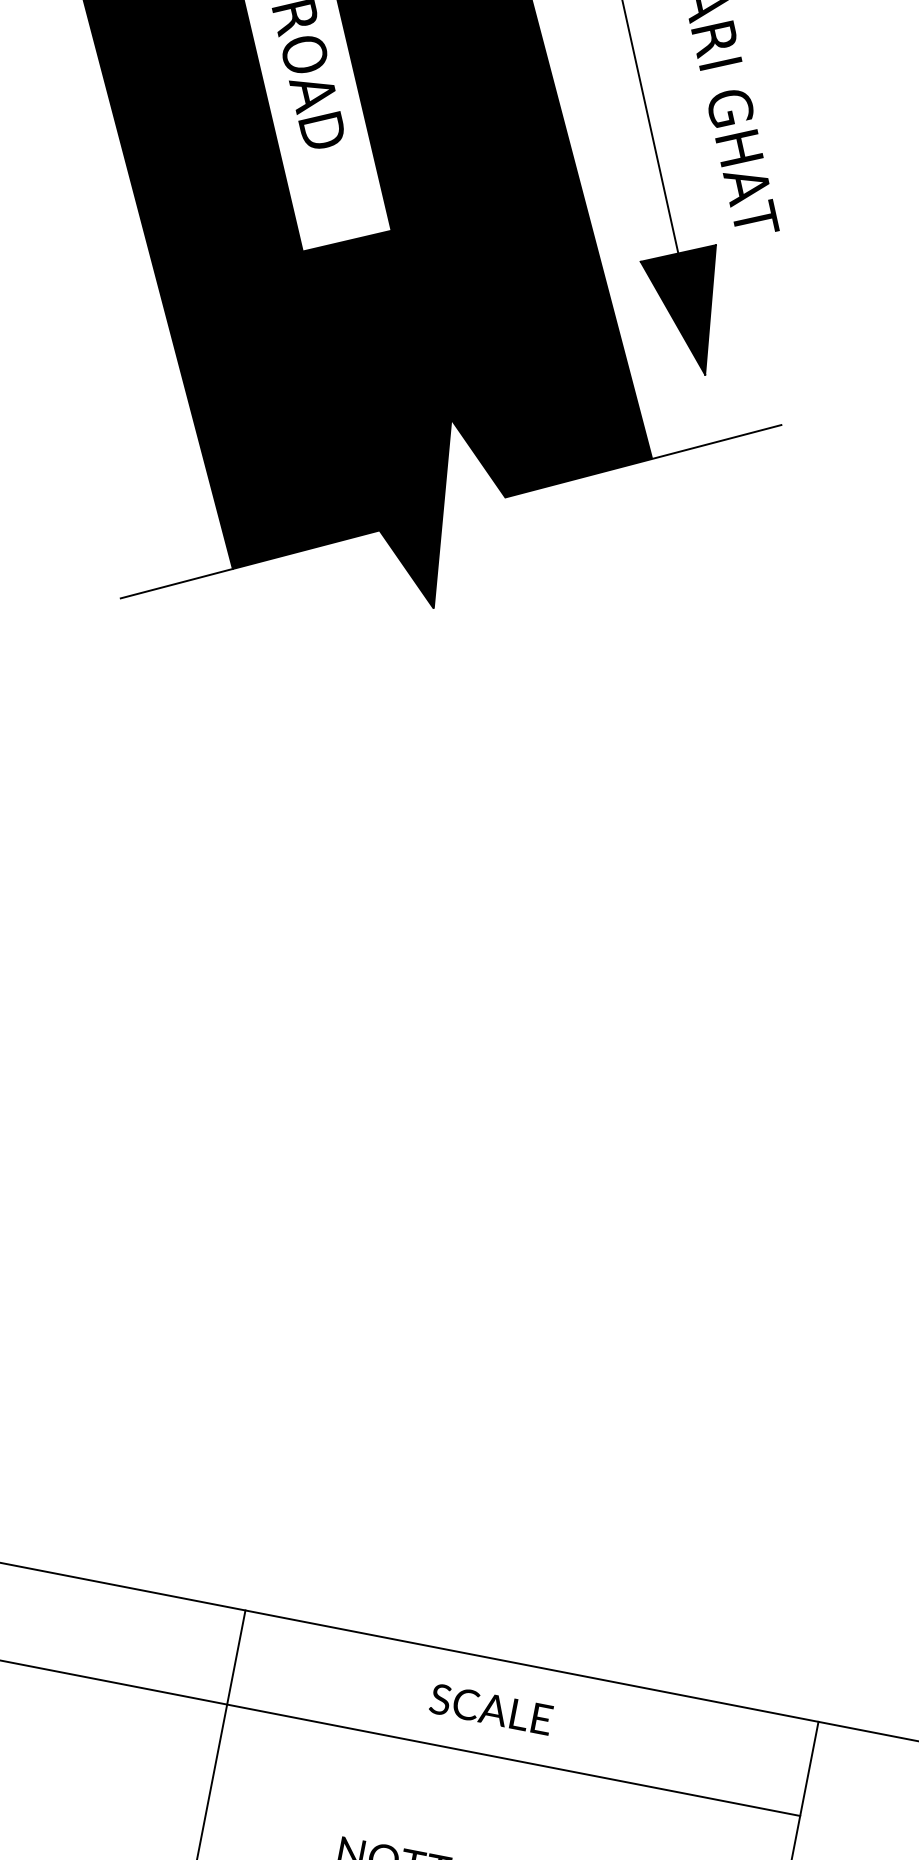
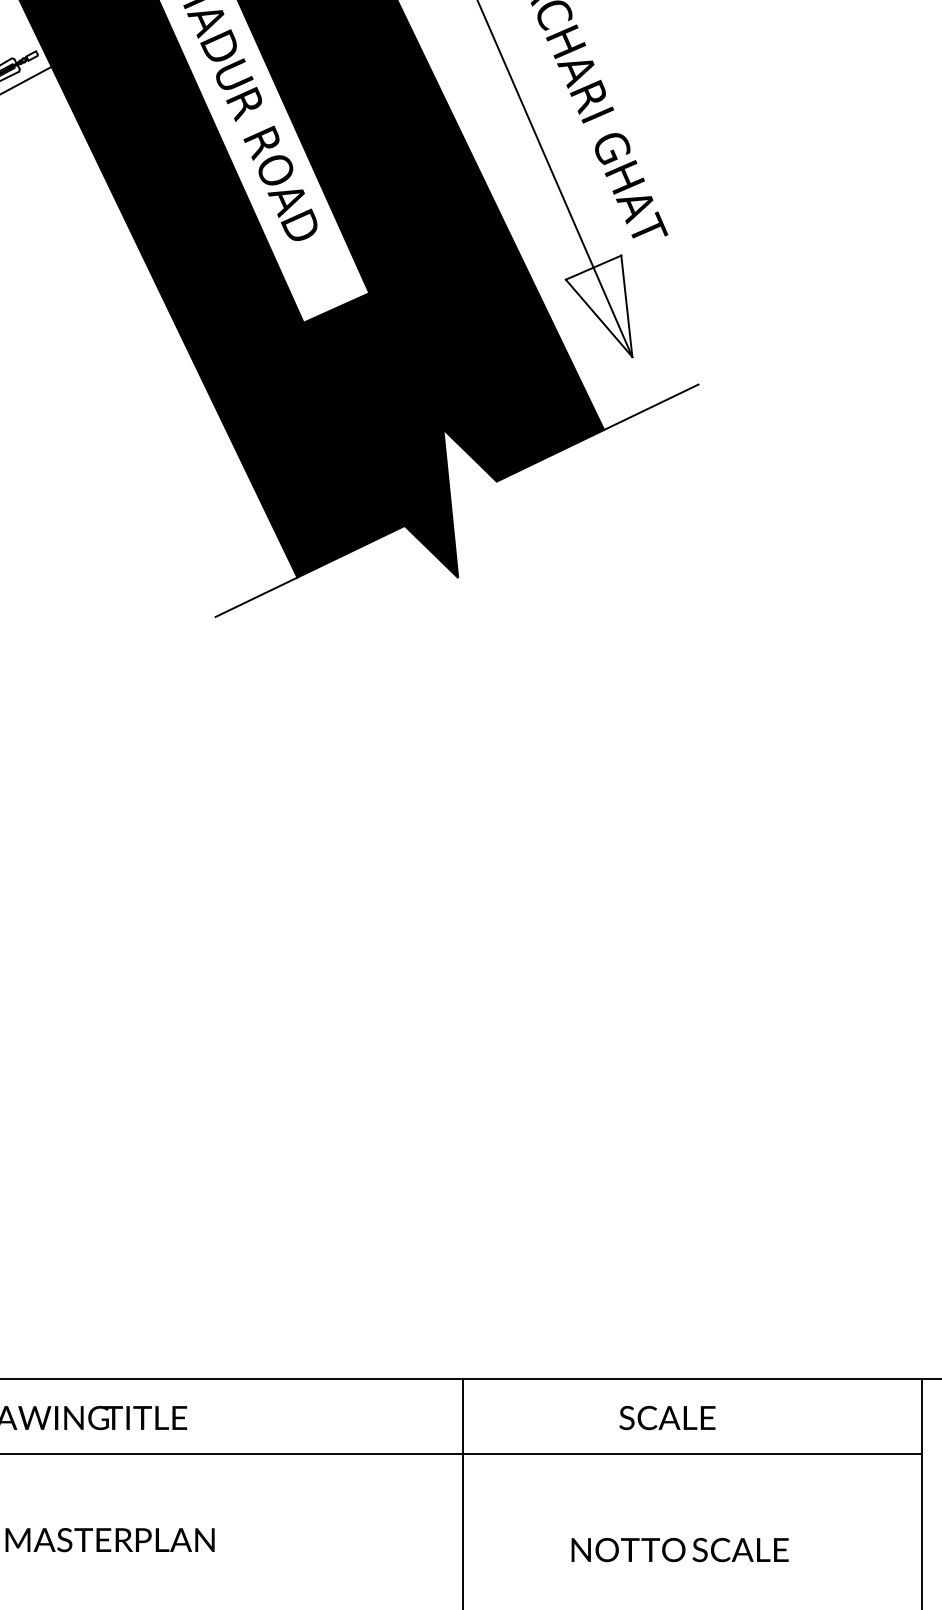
fill: (675, 303) -> (598, 306), removed

